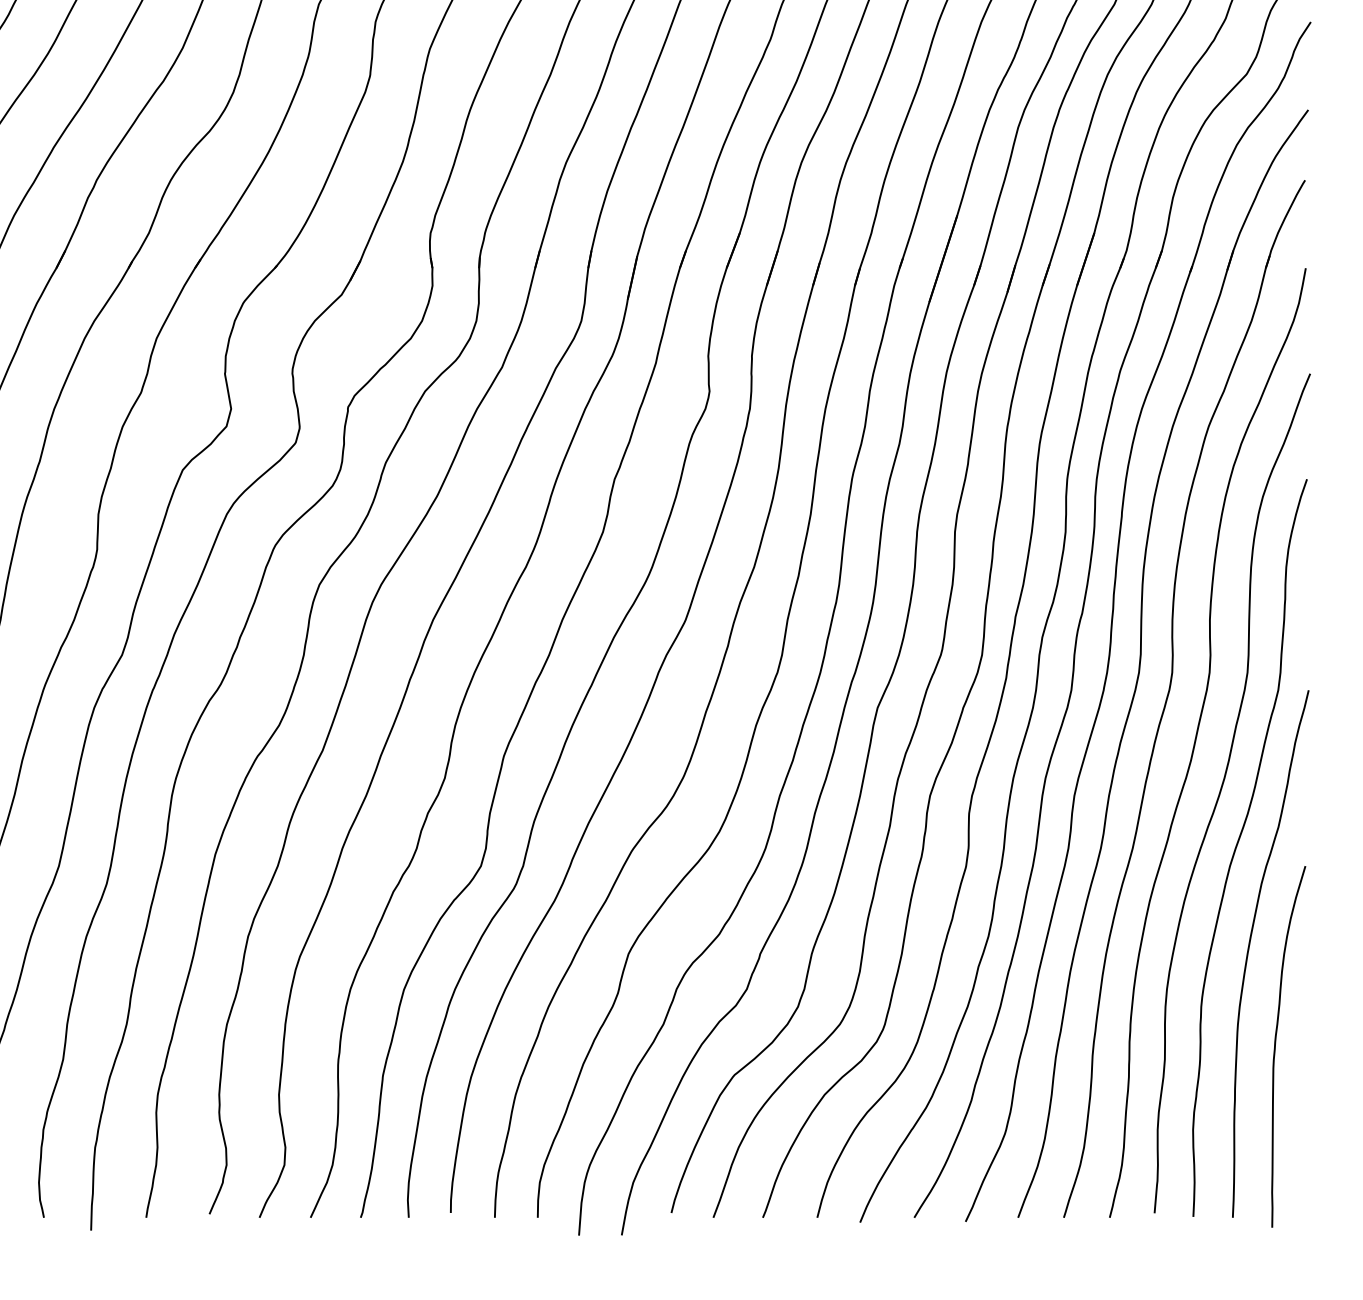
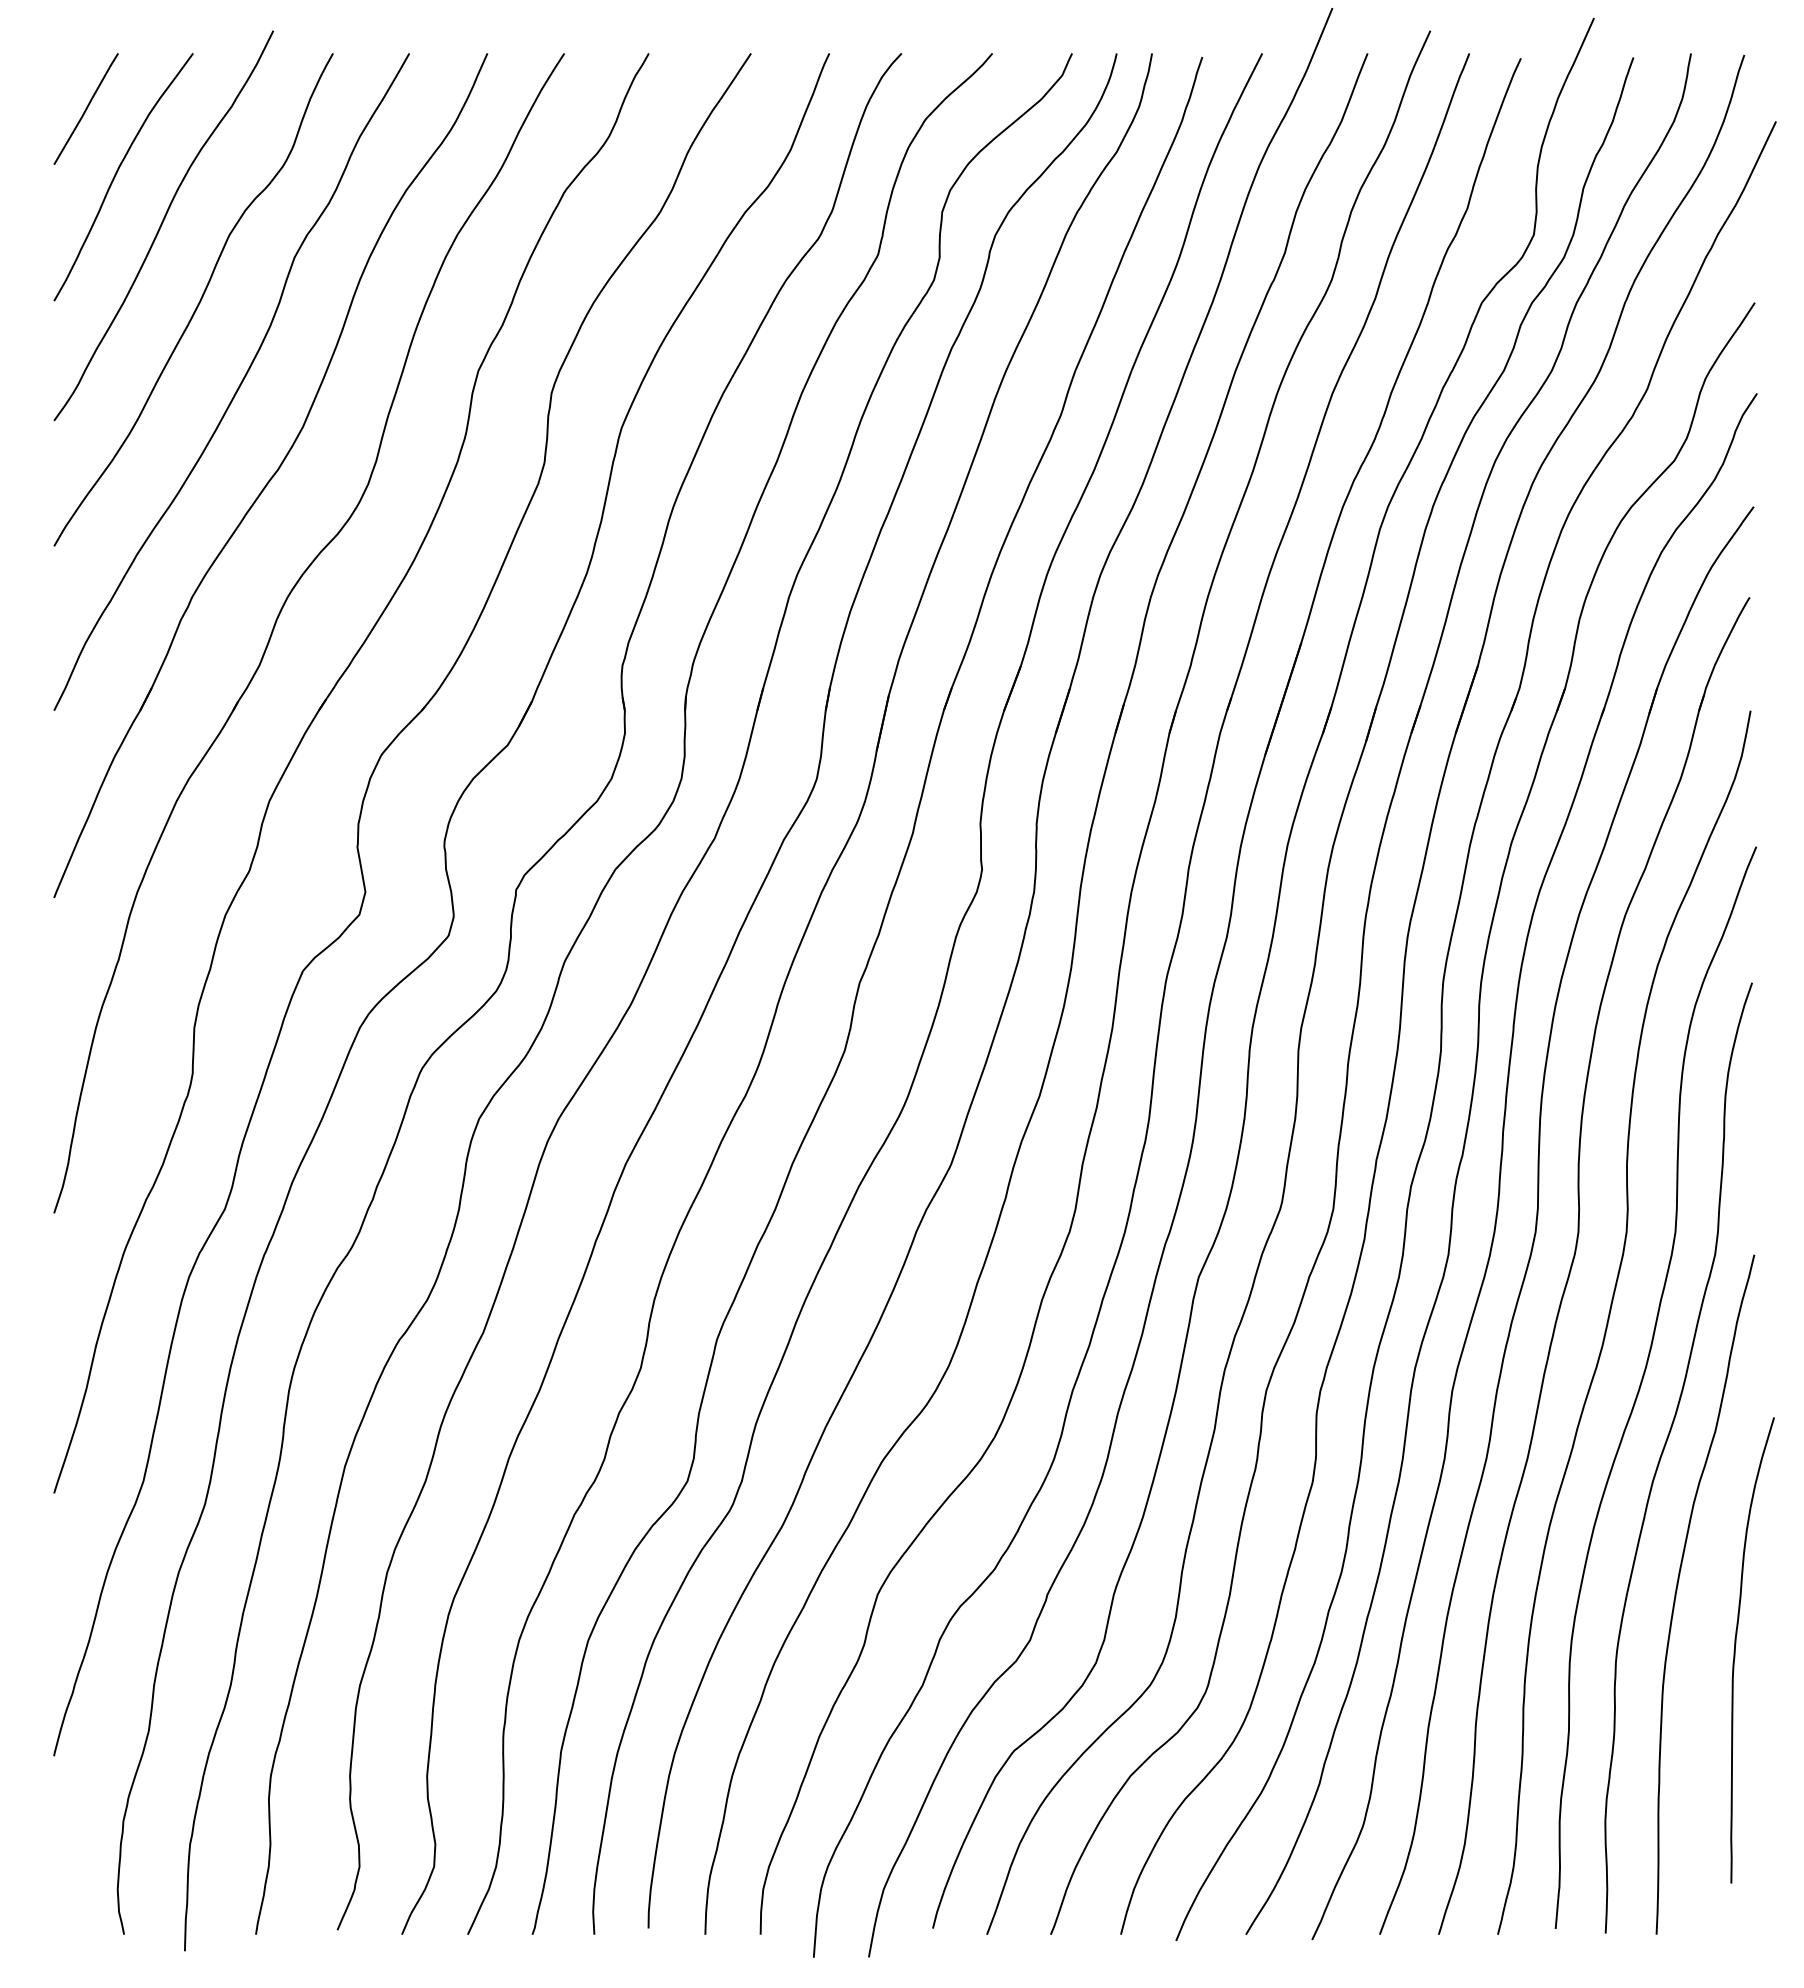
curve: (1275, 1046) -> (1735, 1650), moved

